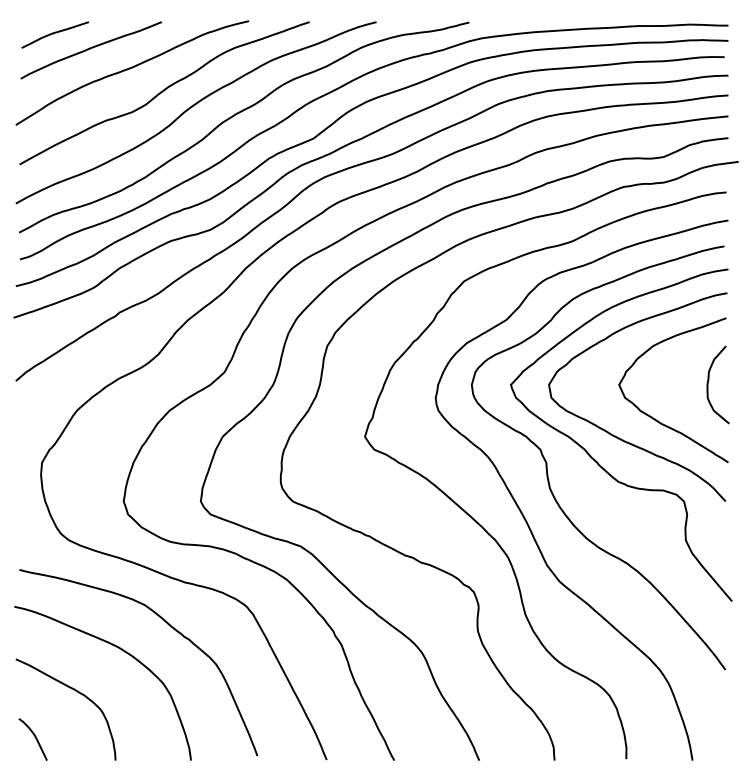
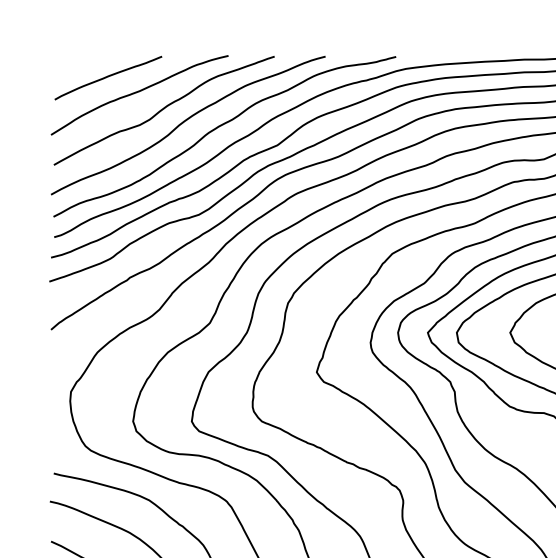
curve: (54, 33) -> (80, 65), removed

